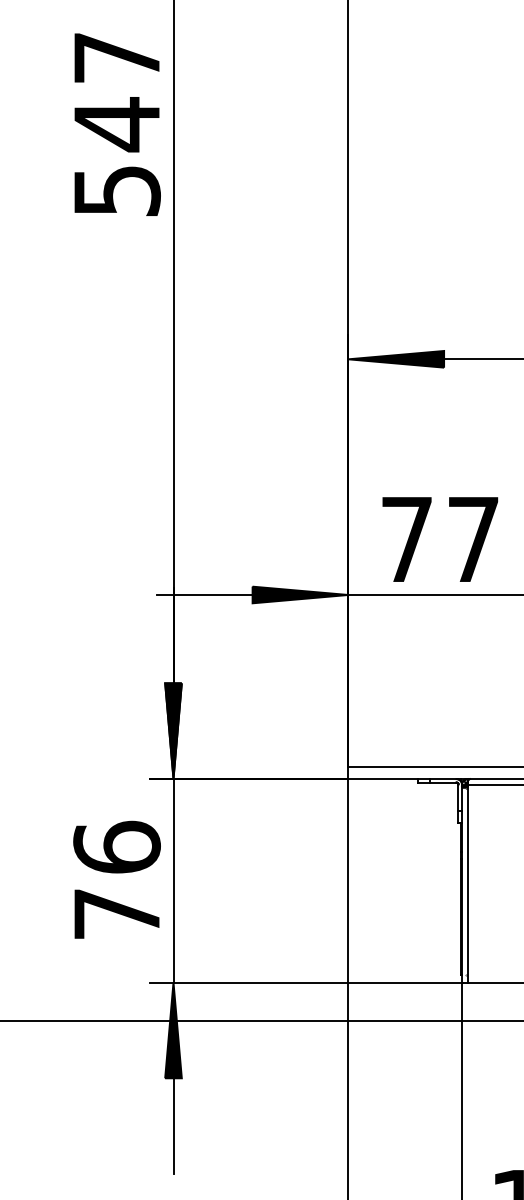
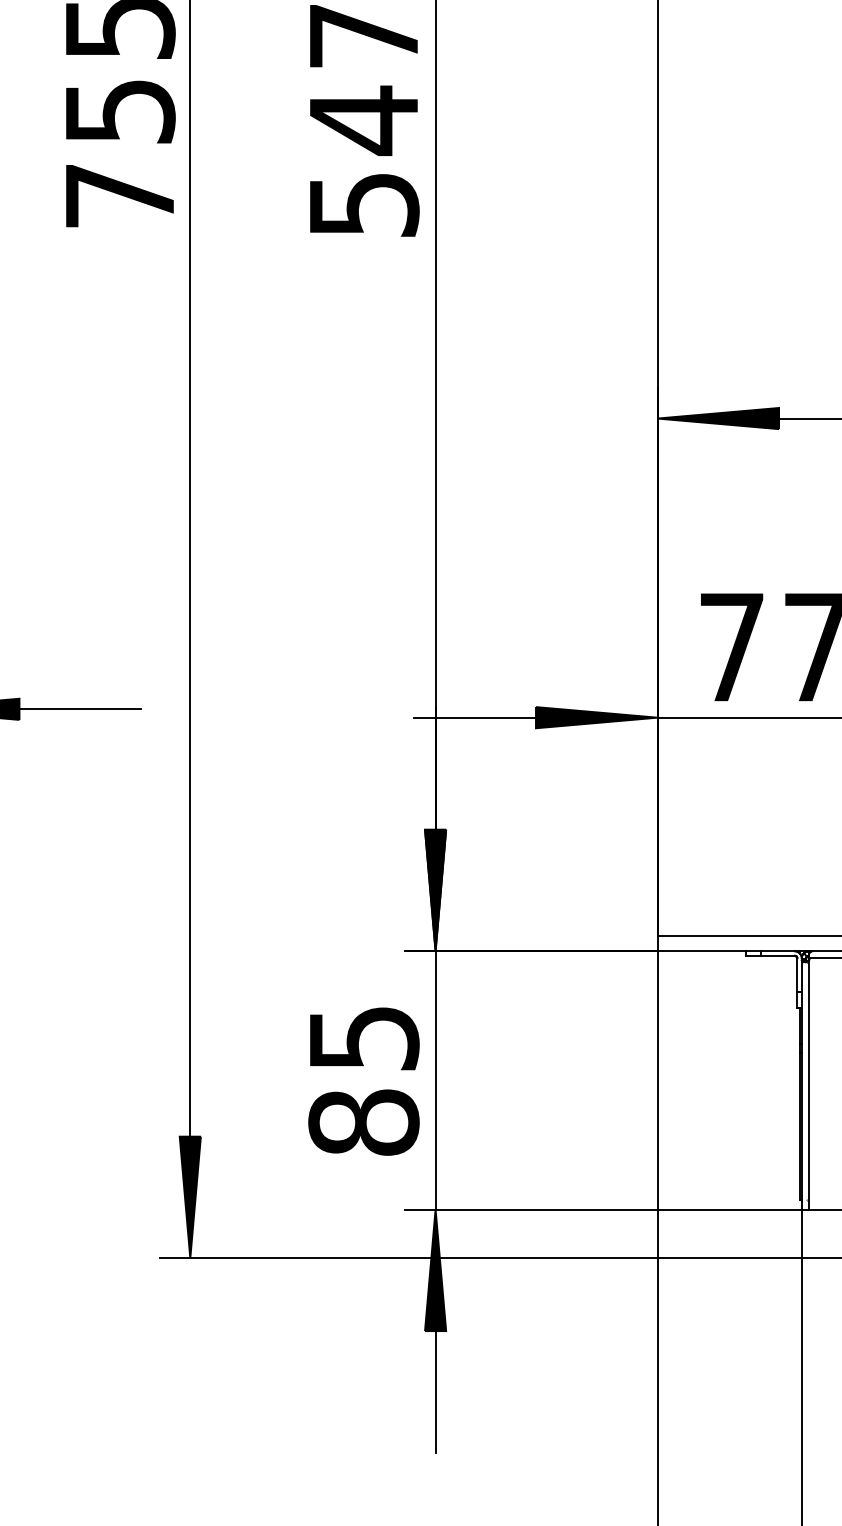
text: (116, 880) -> (363, 1079), 76 -> 85

